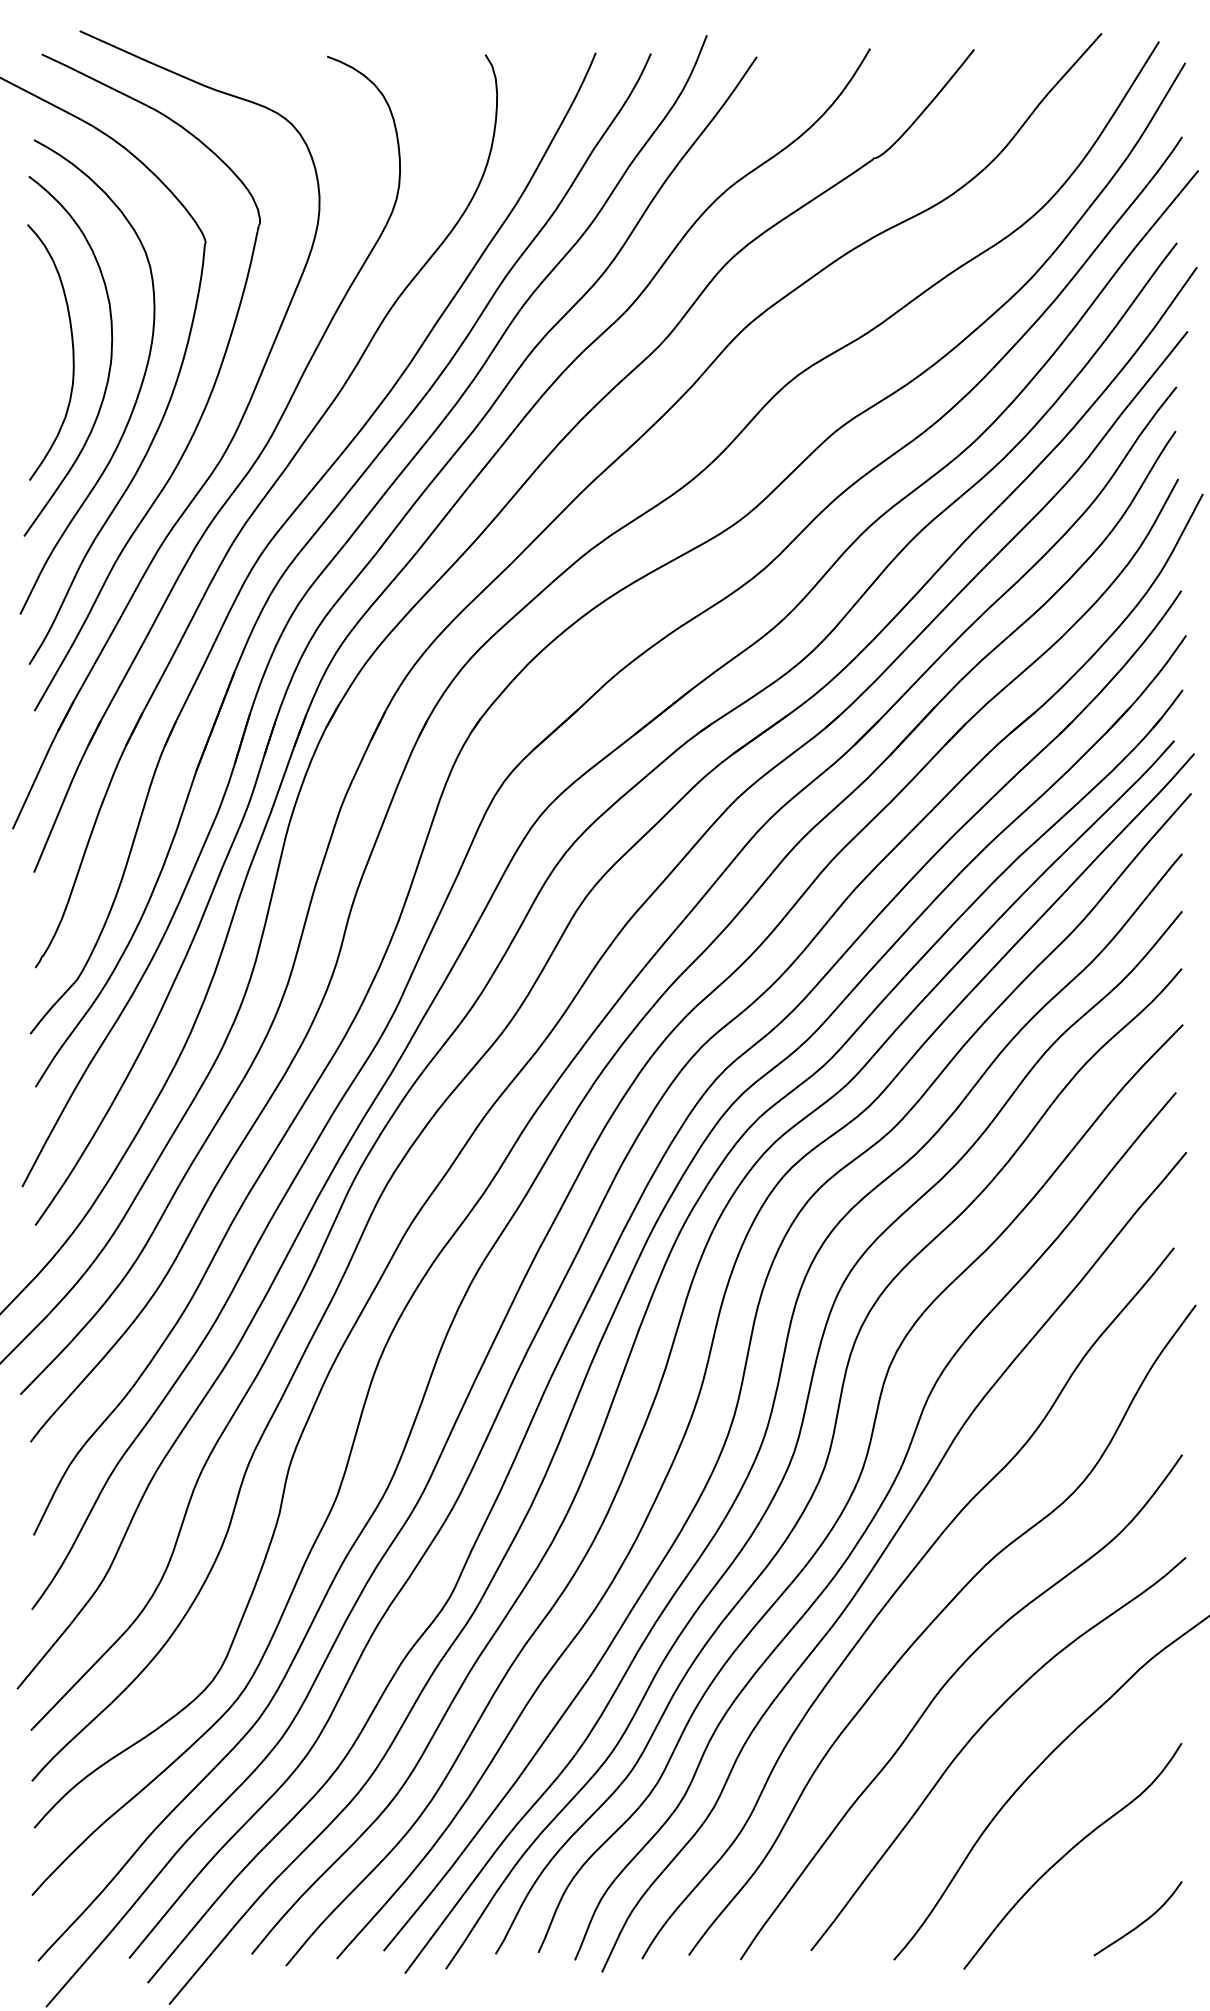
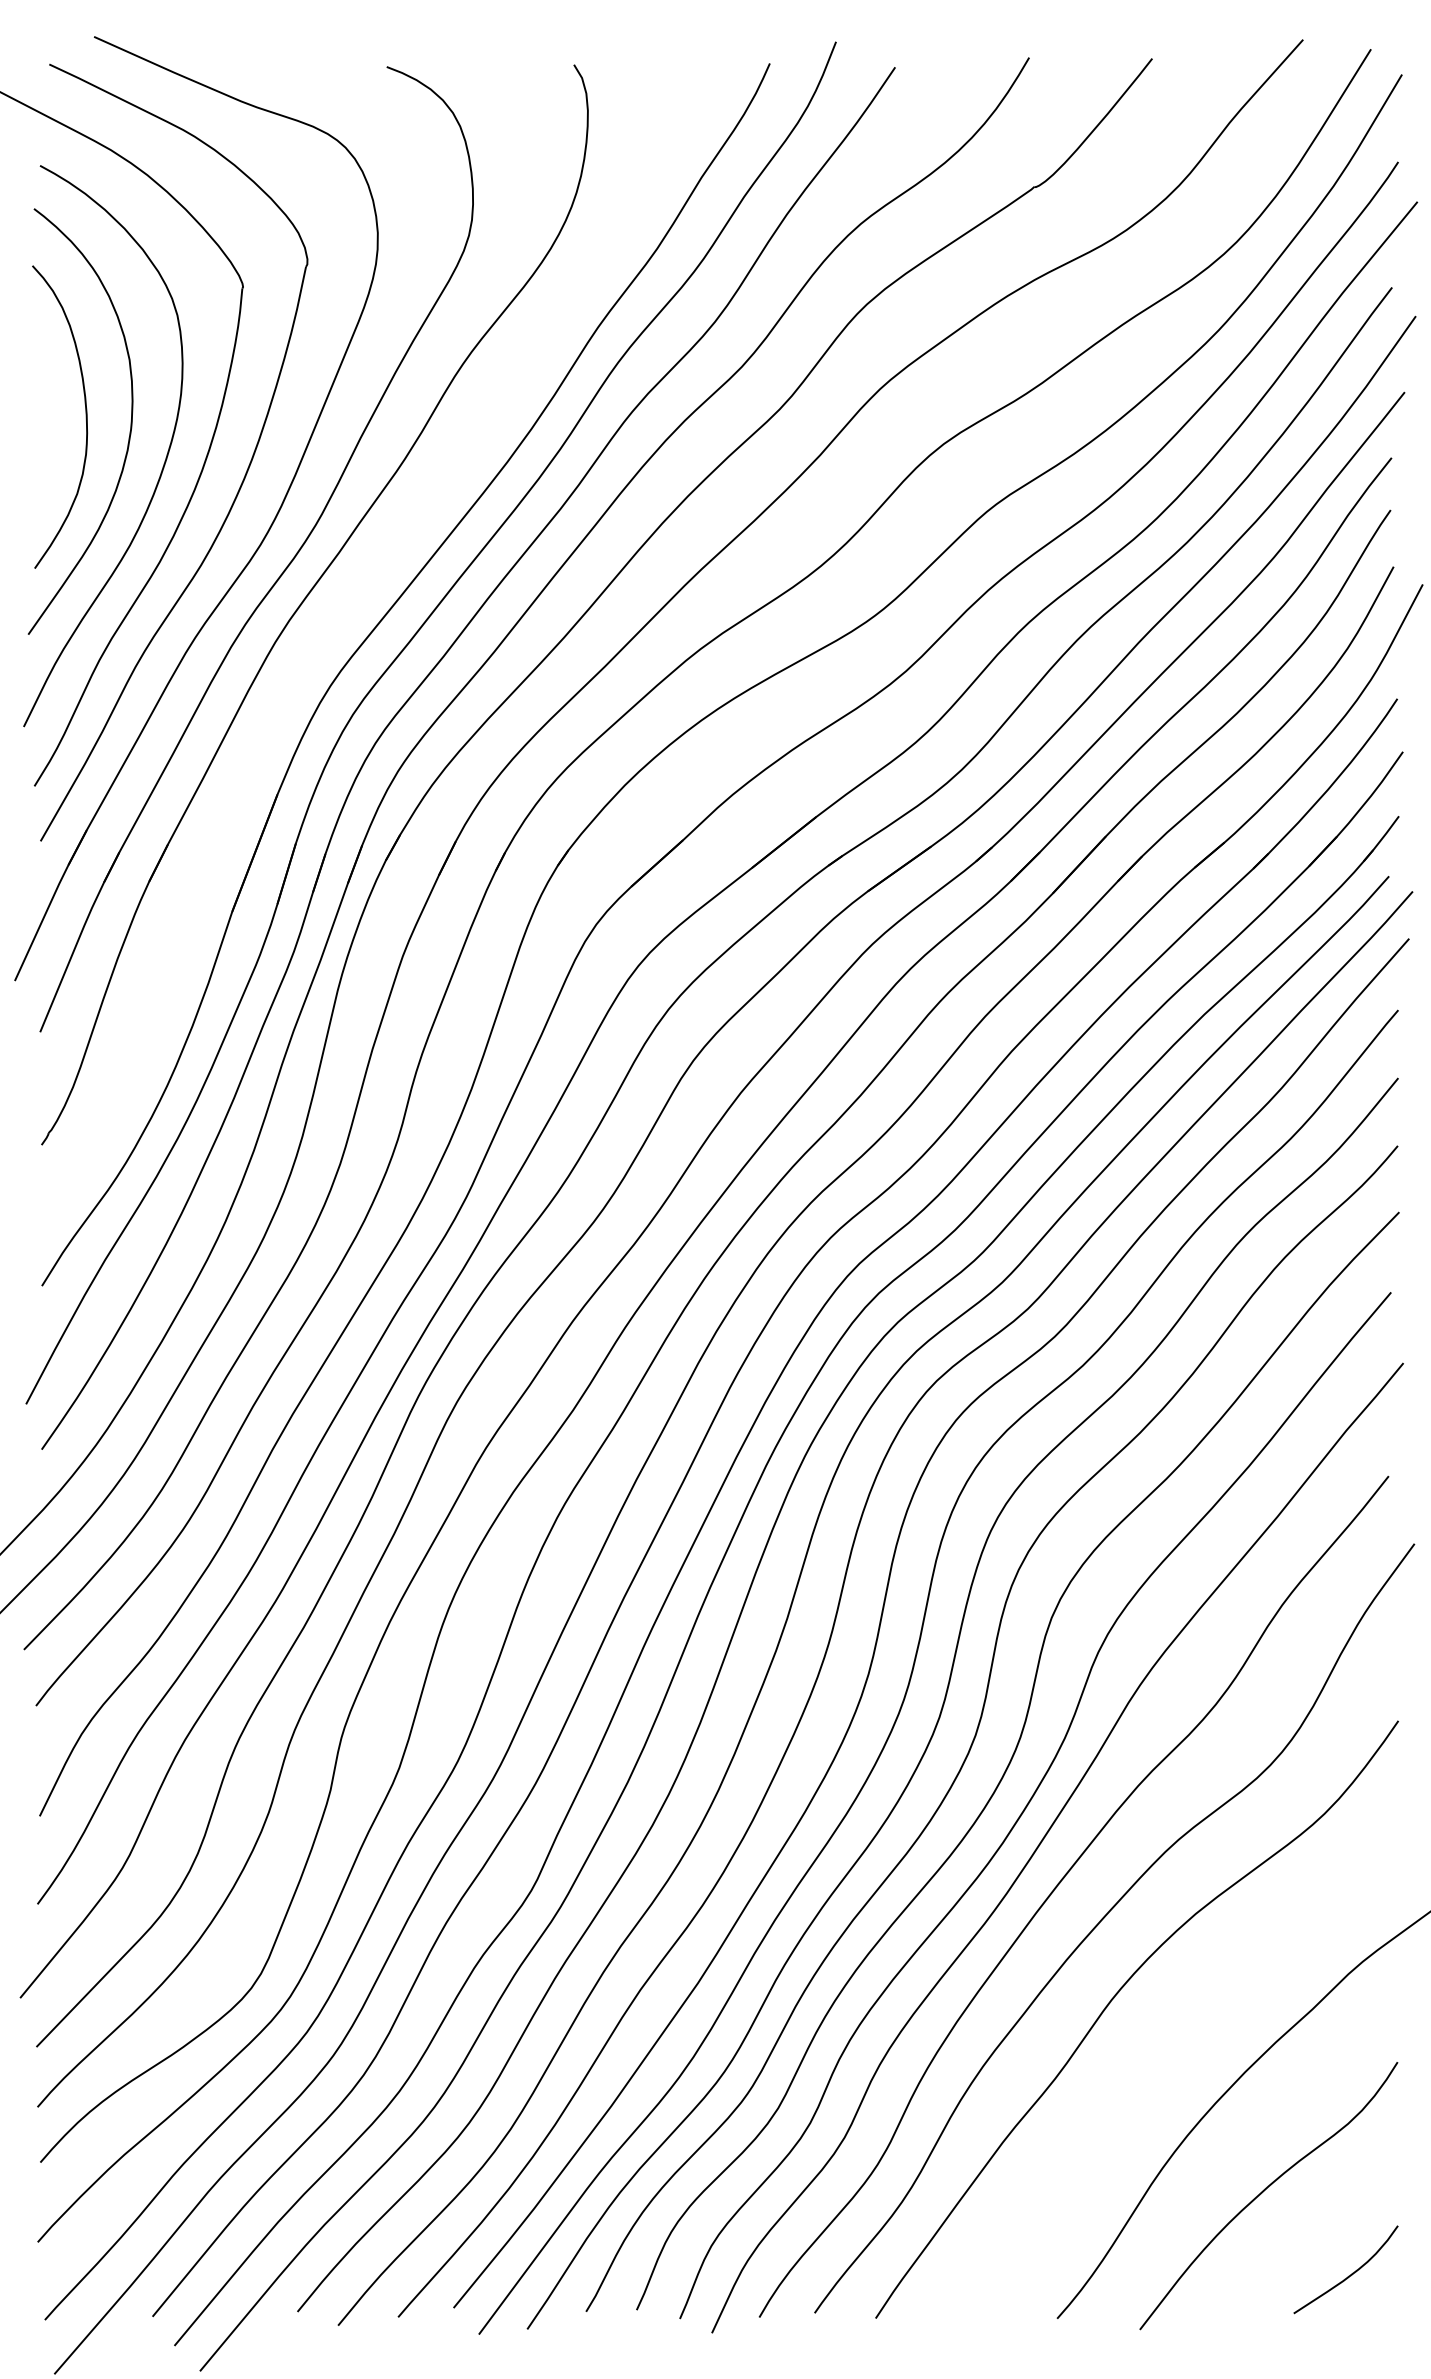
part: (289, 519) -> (342, 614), removed
curve: (976, 1734) -> (1154, 2051), removed

